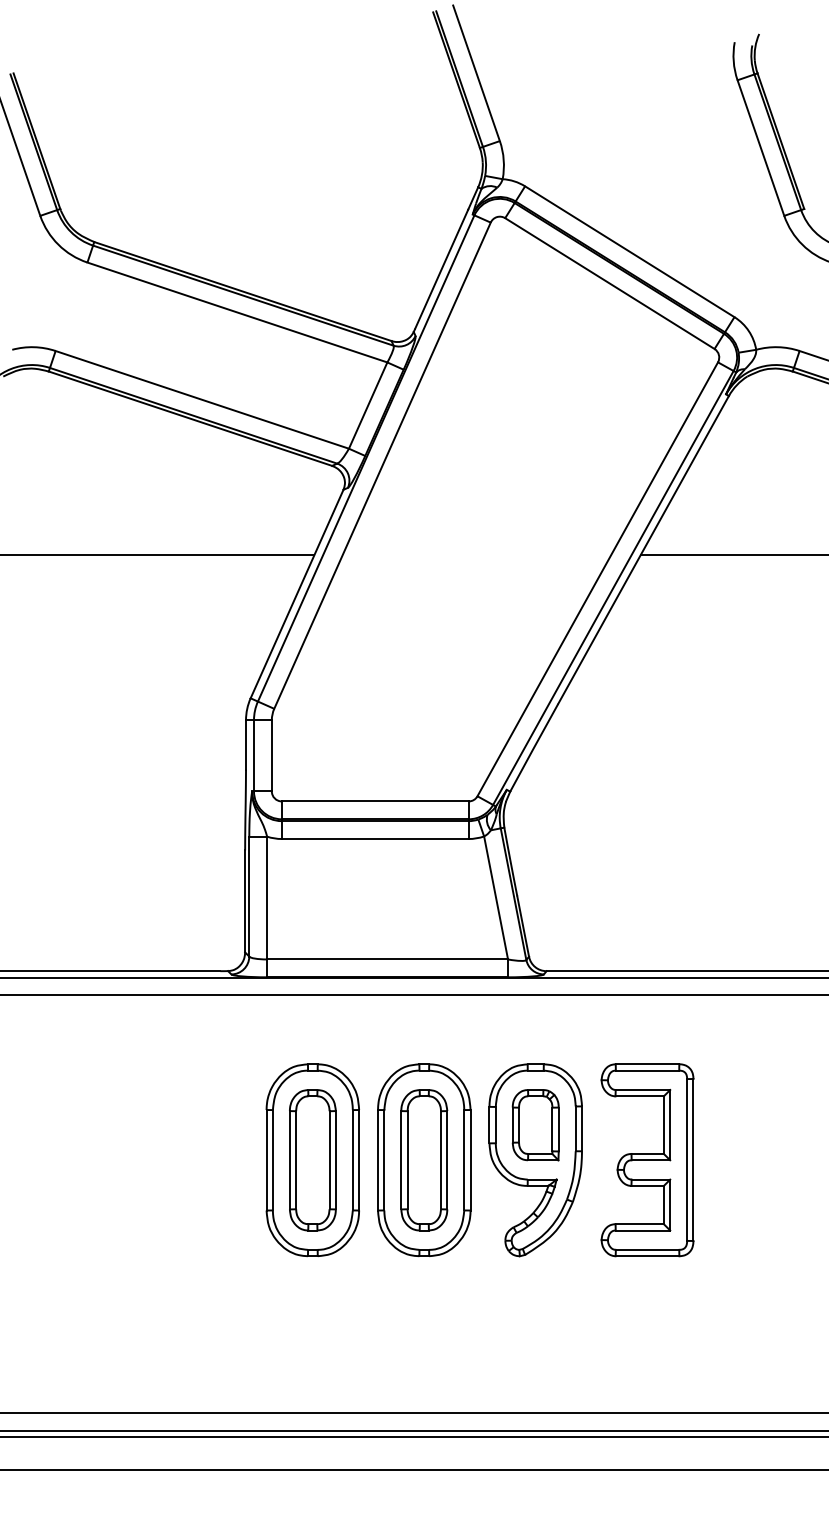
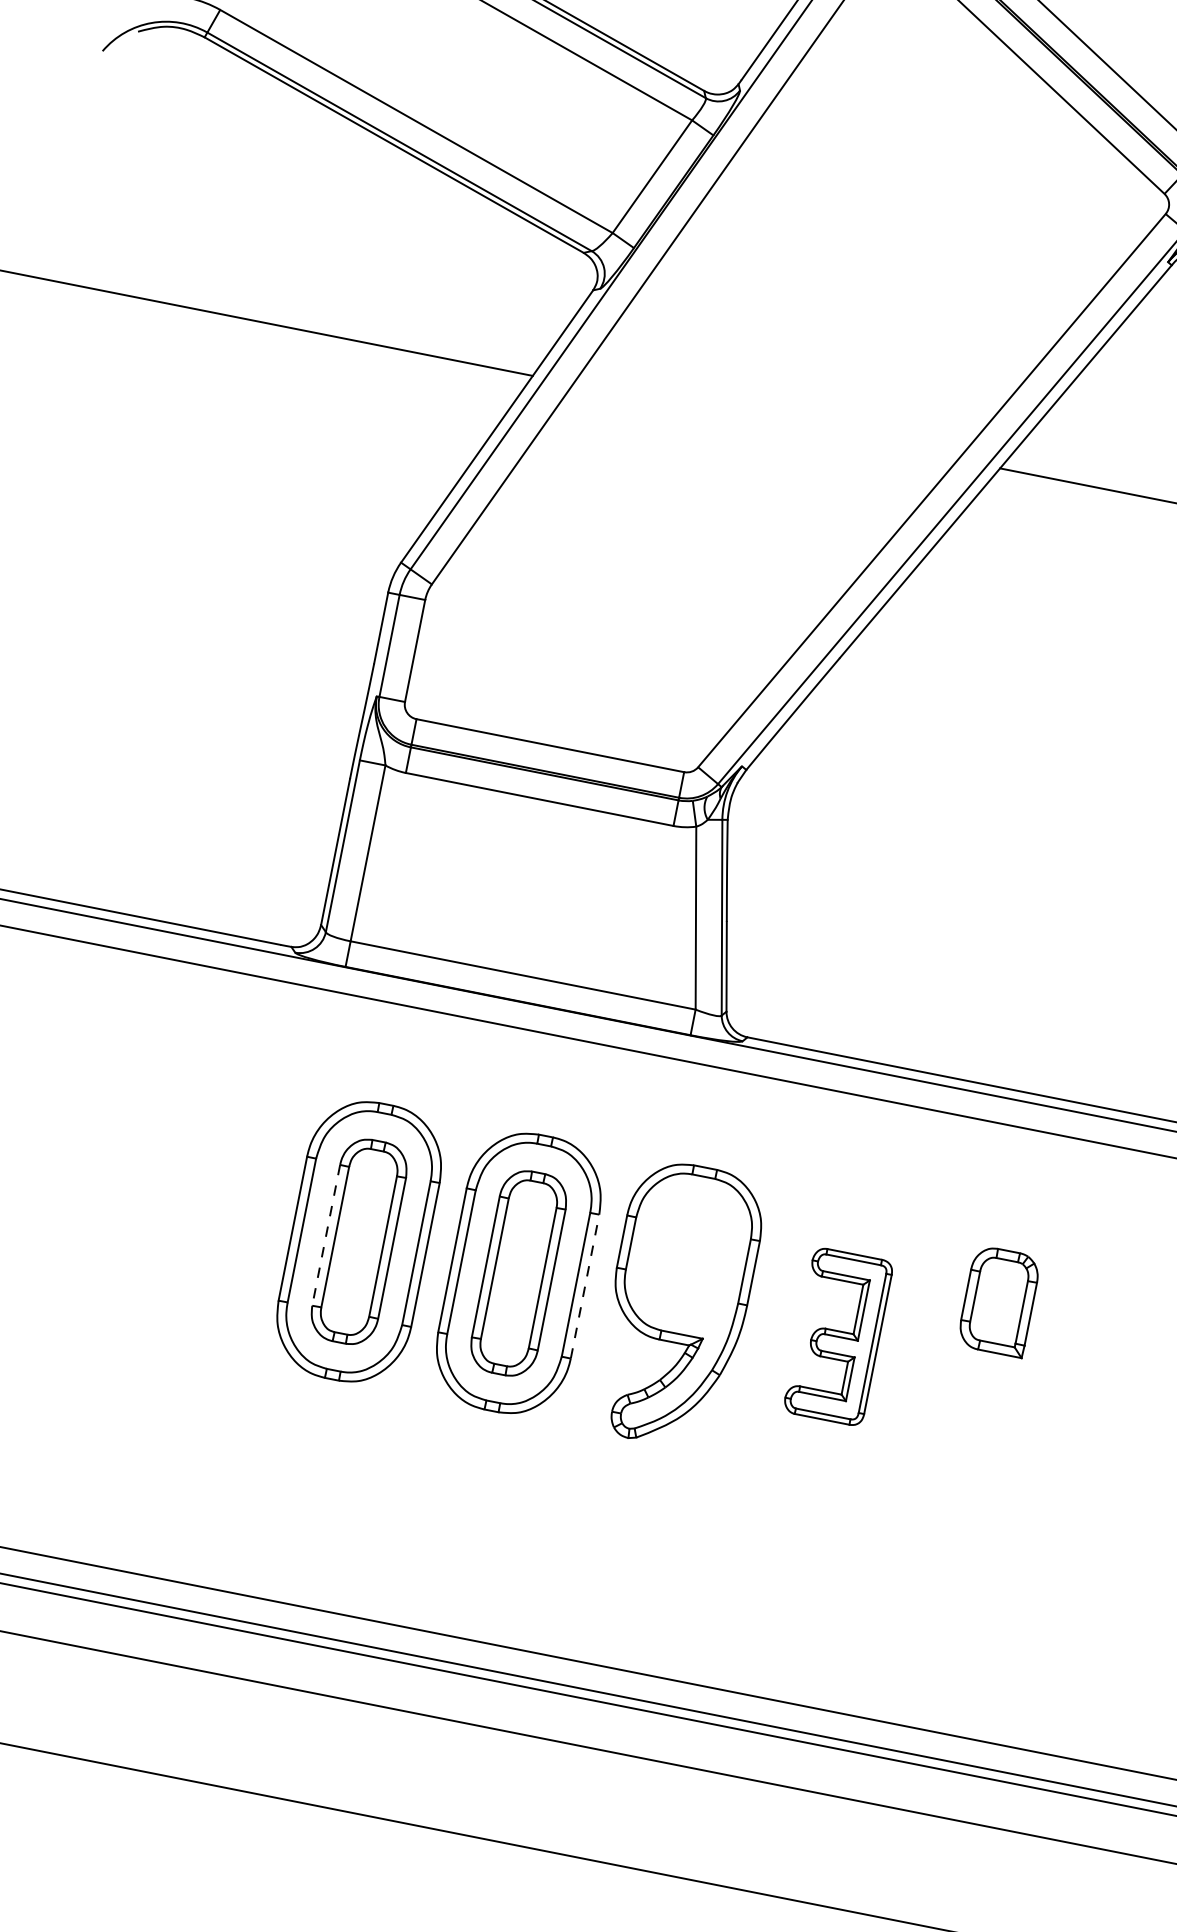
part: (535, 1125) -> (998, 1301), moved
line: (470, 1159) -> (585, 1285), solid -> dashed
line: (289, 1160) -> (325, 1235), solid -> dashed
part: (647, 1160) -> (838, 1337), size x0.6

